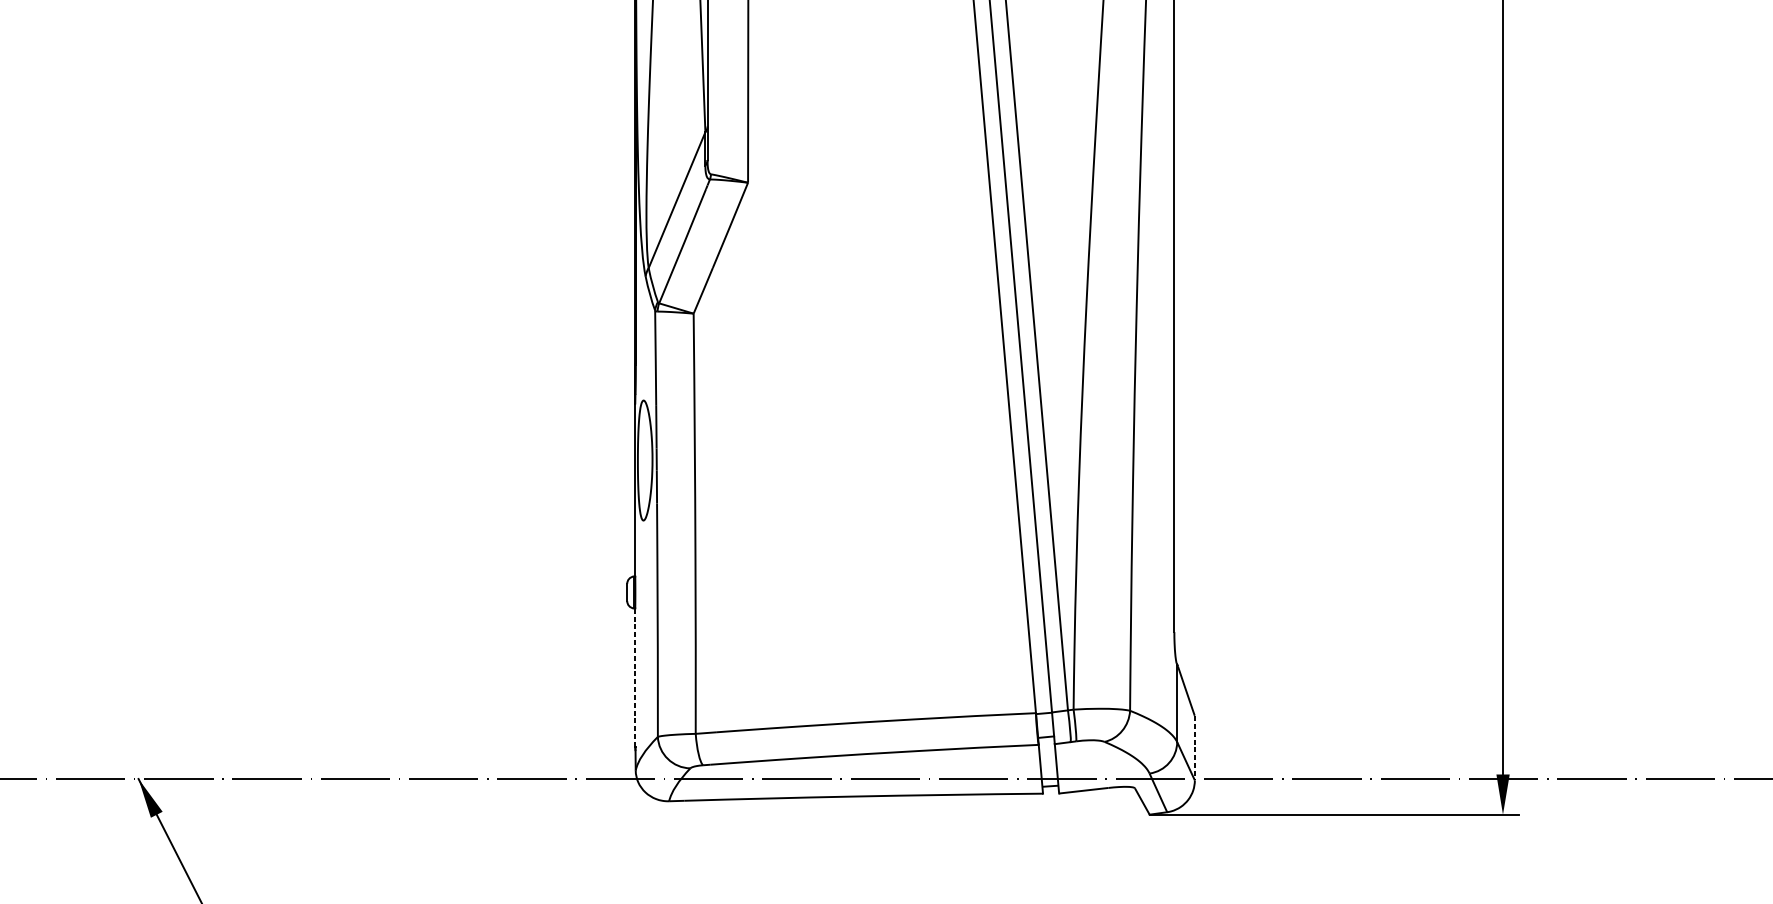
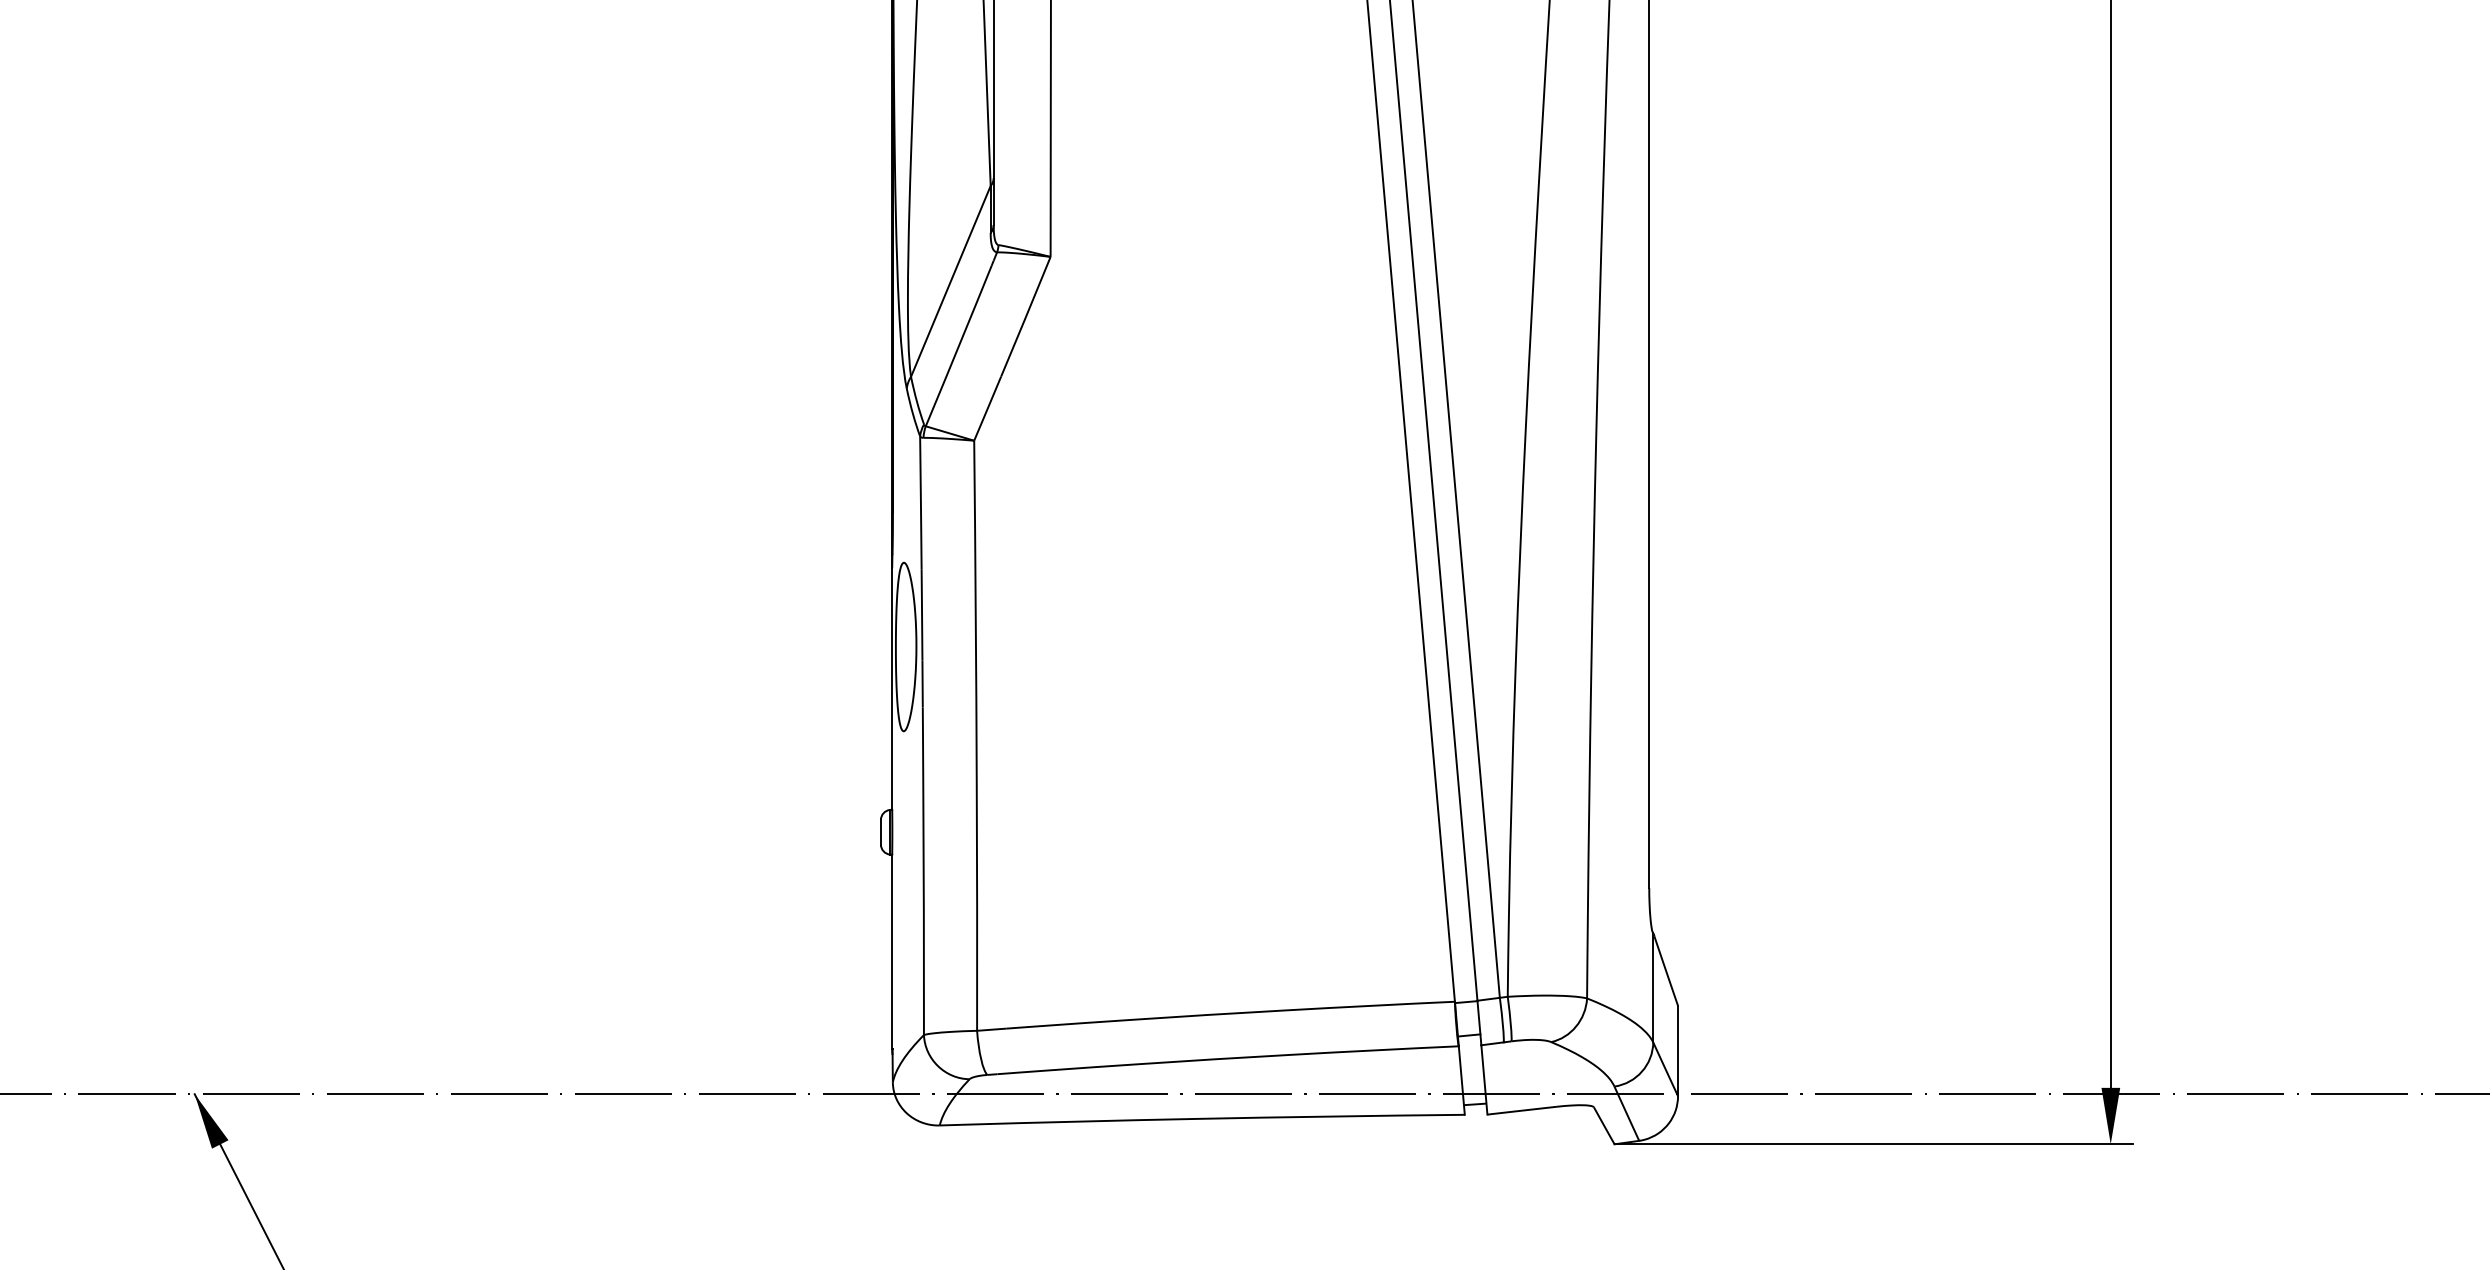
line: (635, 677) -> (892, 951), dashed -> solid
line: (1195, 748) -> (1678, 1051), dashed -> solid

